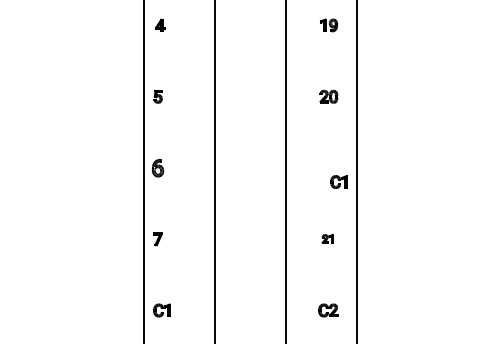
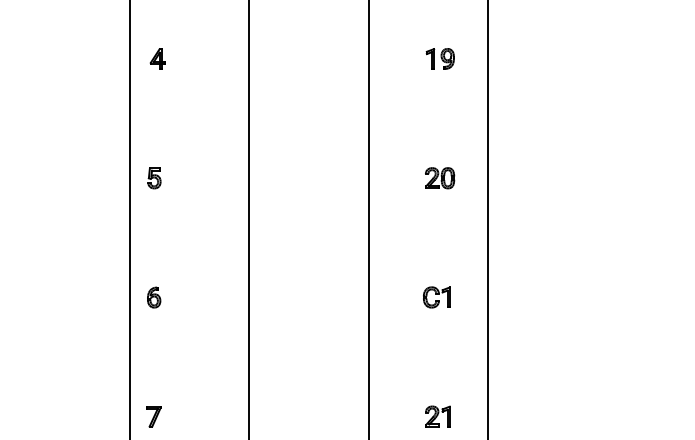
part: (157, 167) -> (153, 296), size x0.71
part: (338, 181) -> (436, 296), moved
part: (327, 238) -> (437, 415), size x1.43

